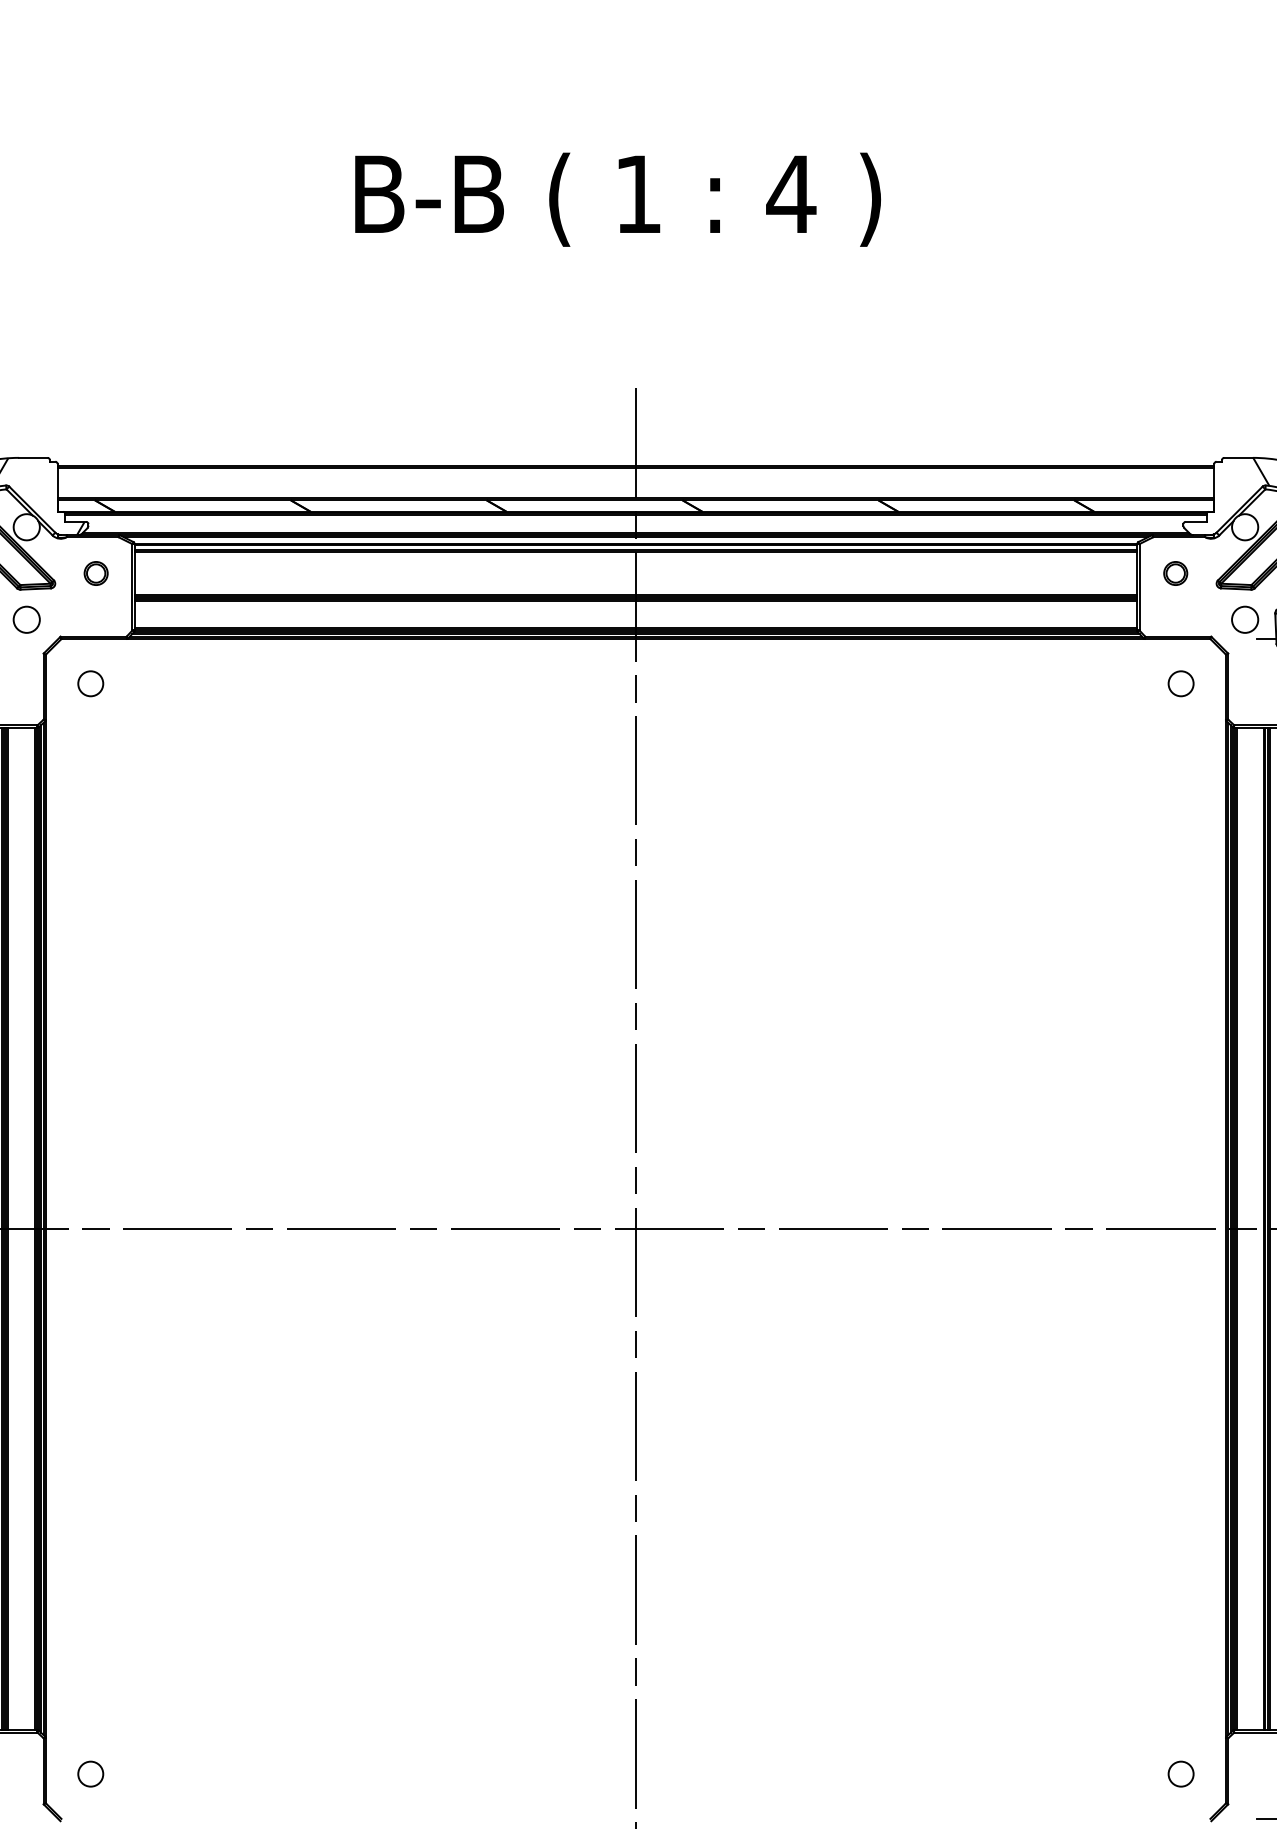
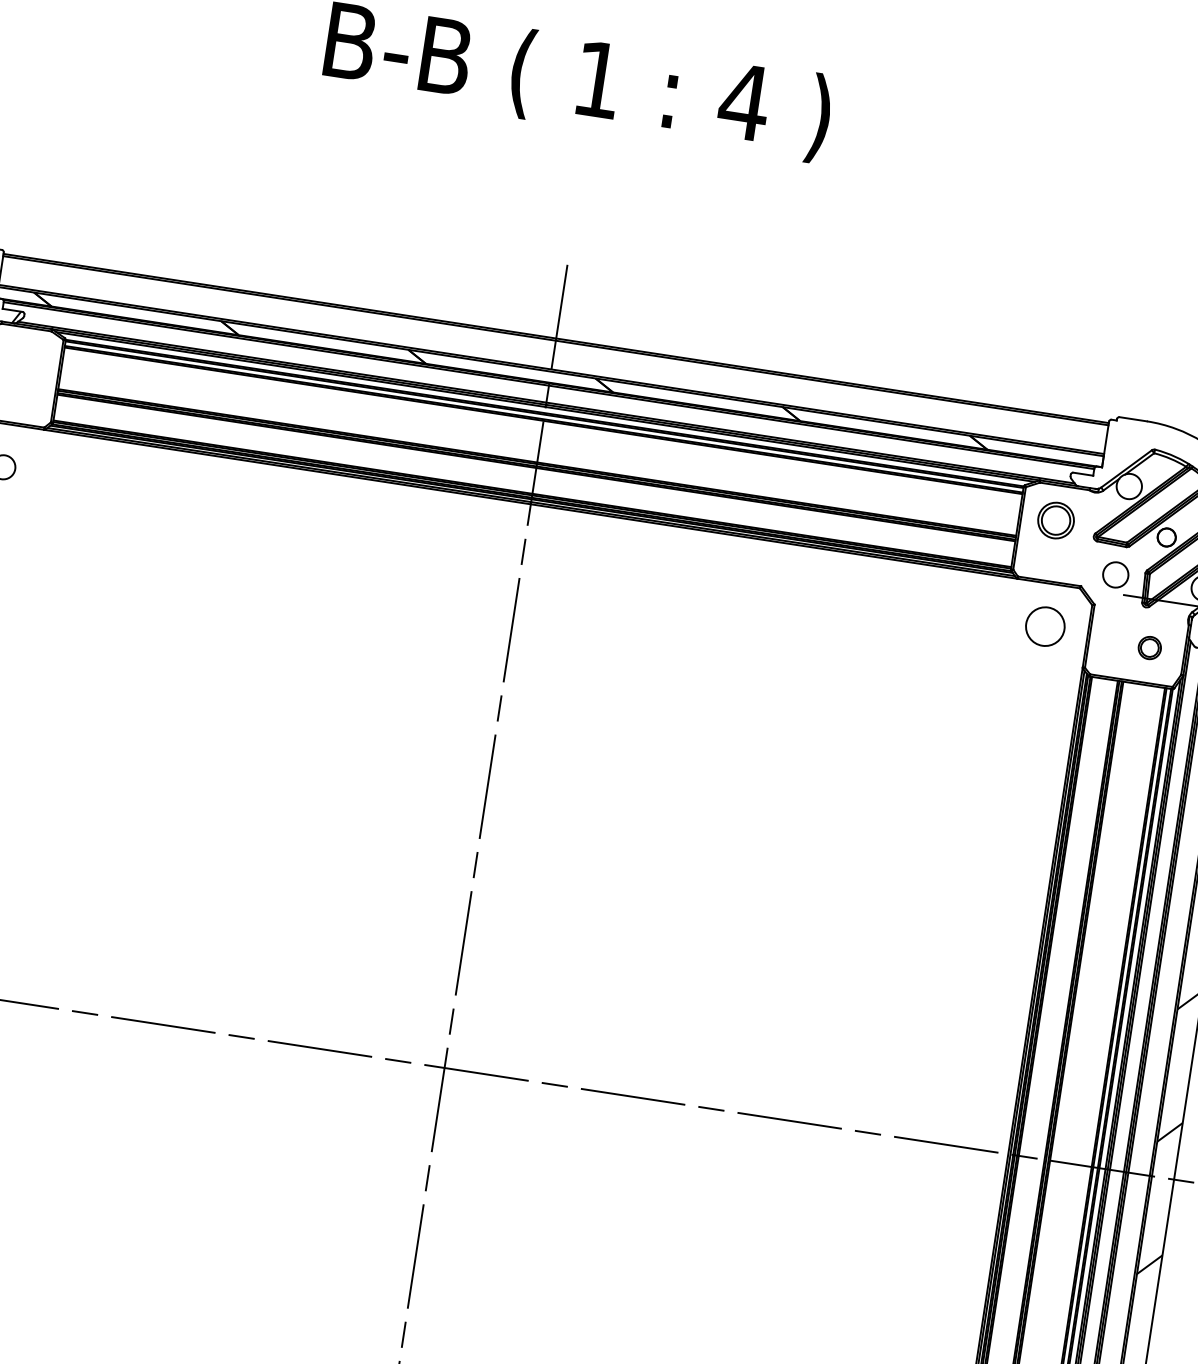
hatch: (1261, 471) -> (1153, 435), removed
part: (95, 573) -> (23, 362), removed
part: (1175, 573) -> (1056, 520), size x1.6
circle: (1180, 683) -> (1044, 626), size x1.6

